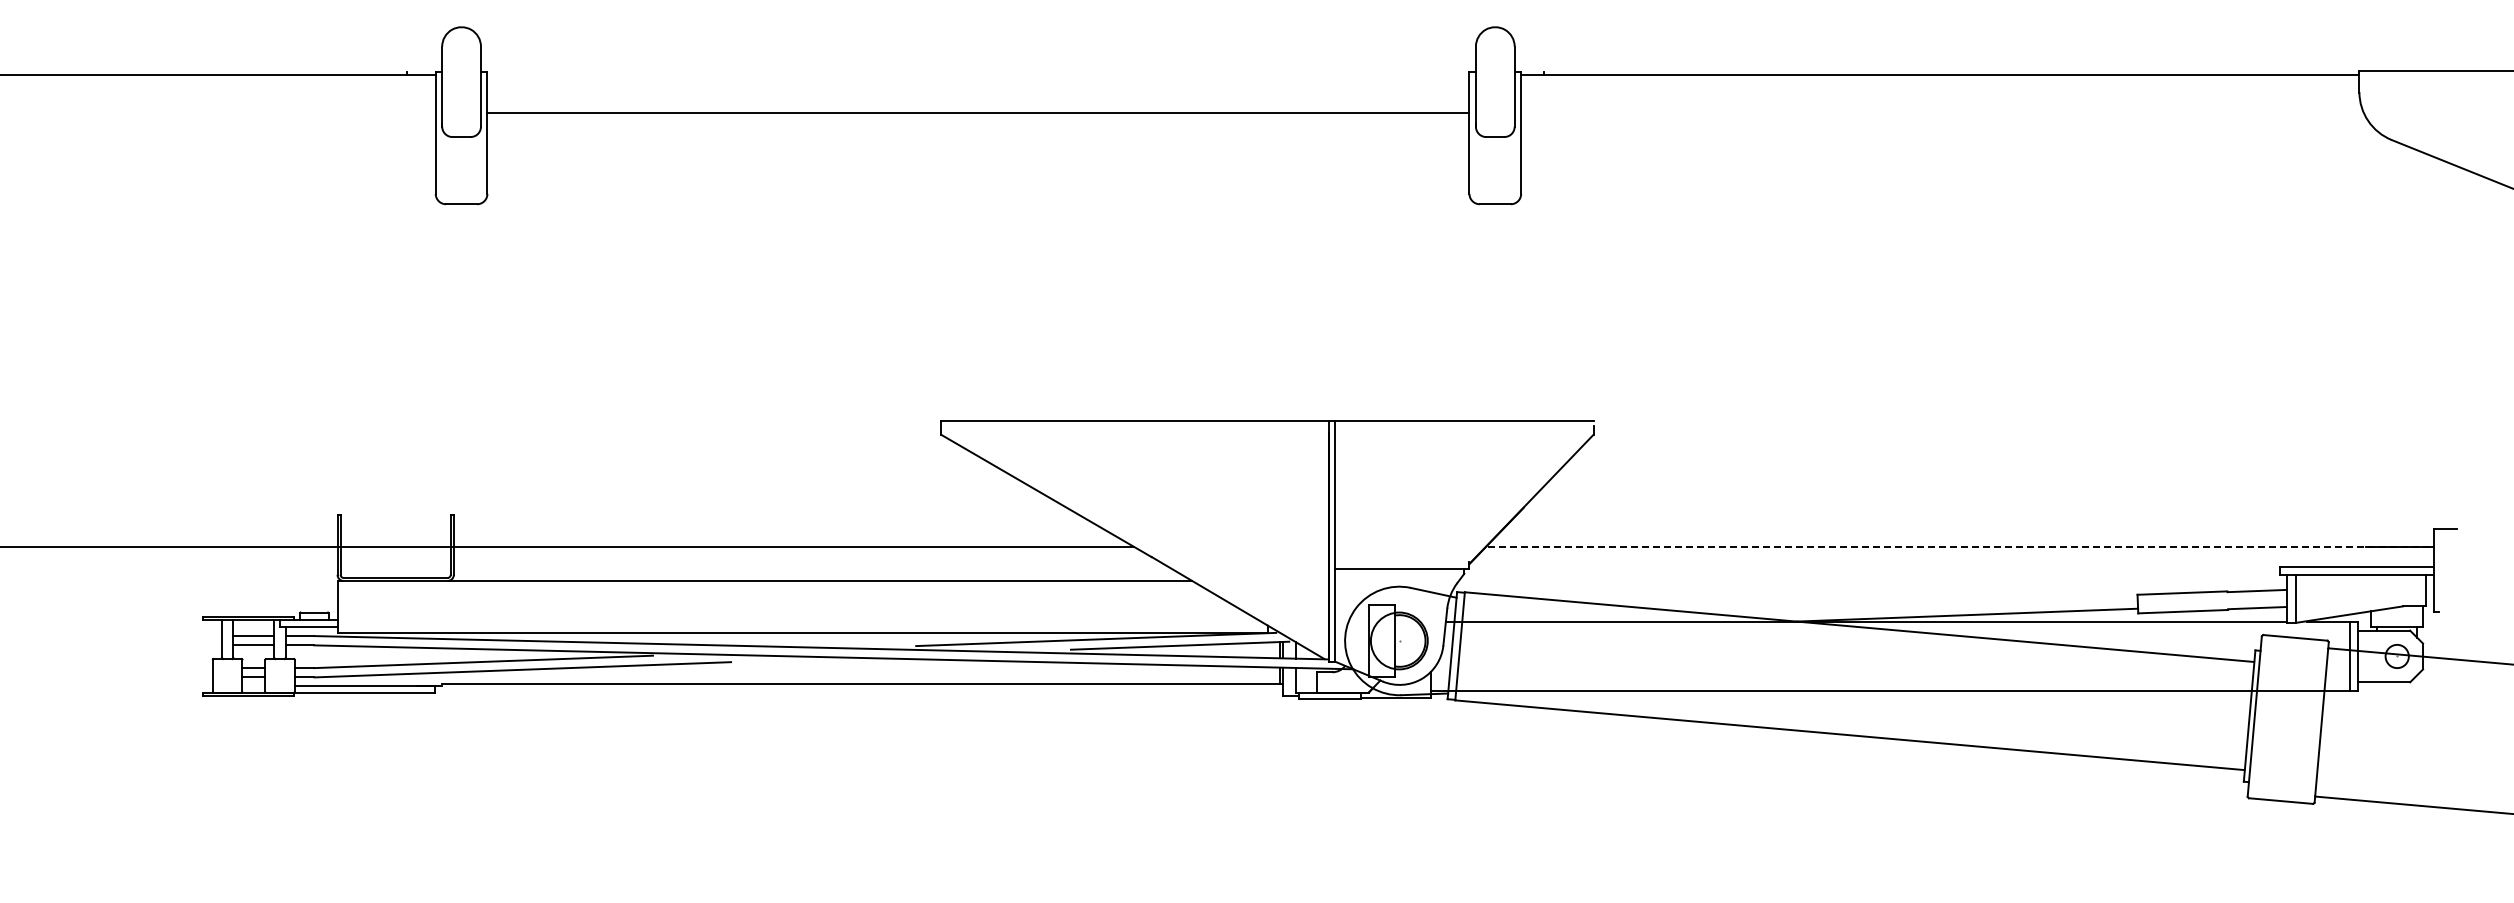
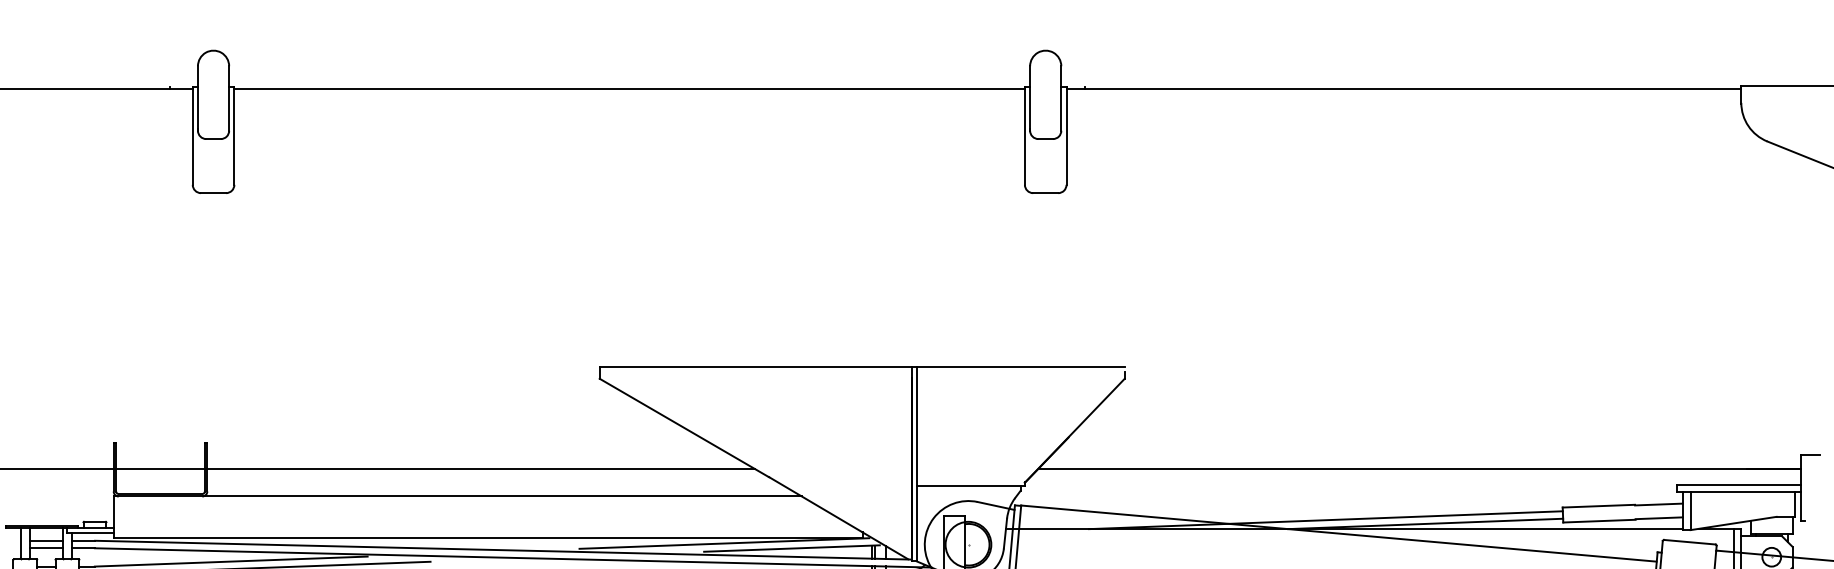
line: (978, 113) -> (629, 89), moved
line: (1961, 546) -> (1420, 468), dashed -> solid
line: (1843, 610) -> (1326, 520), added

